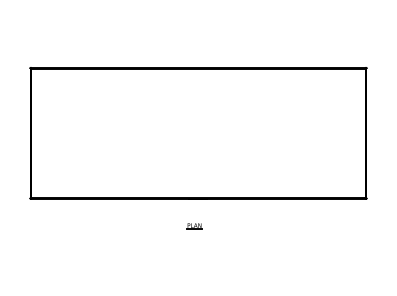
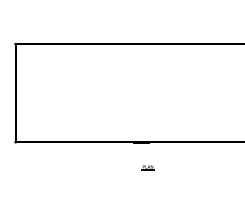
part: (194, 226) -> (147, 167), moved

